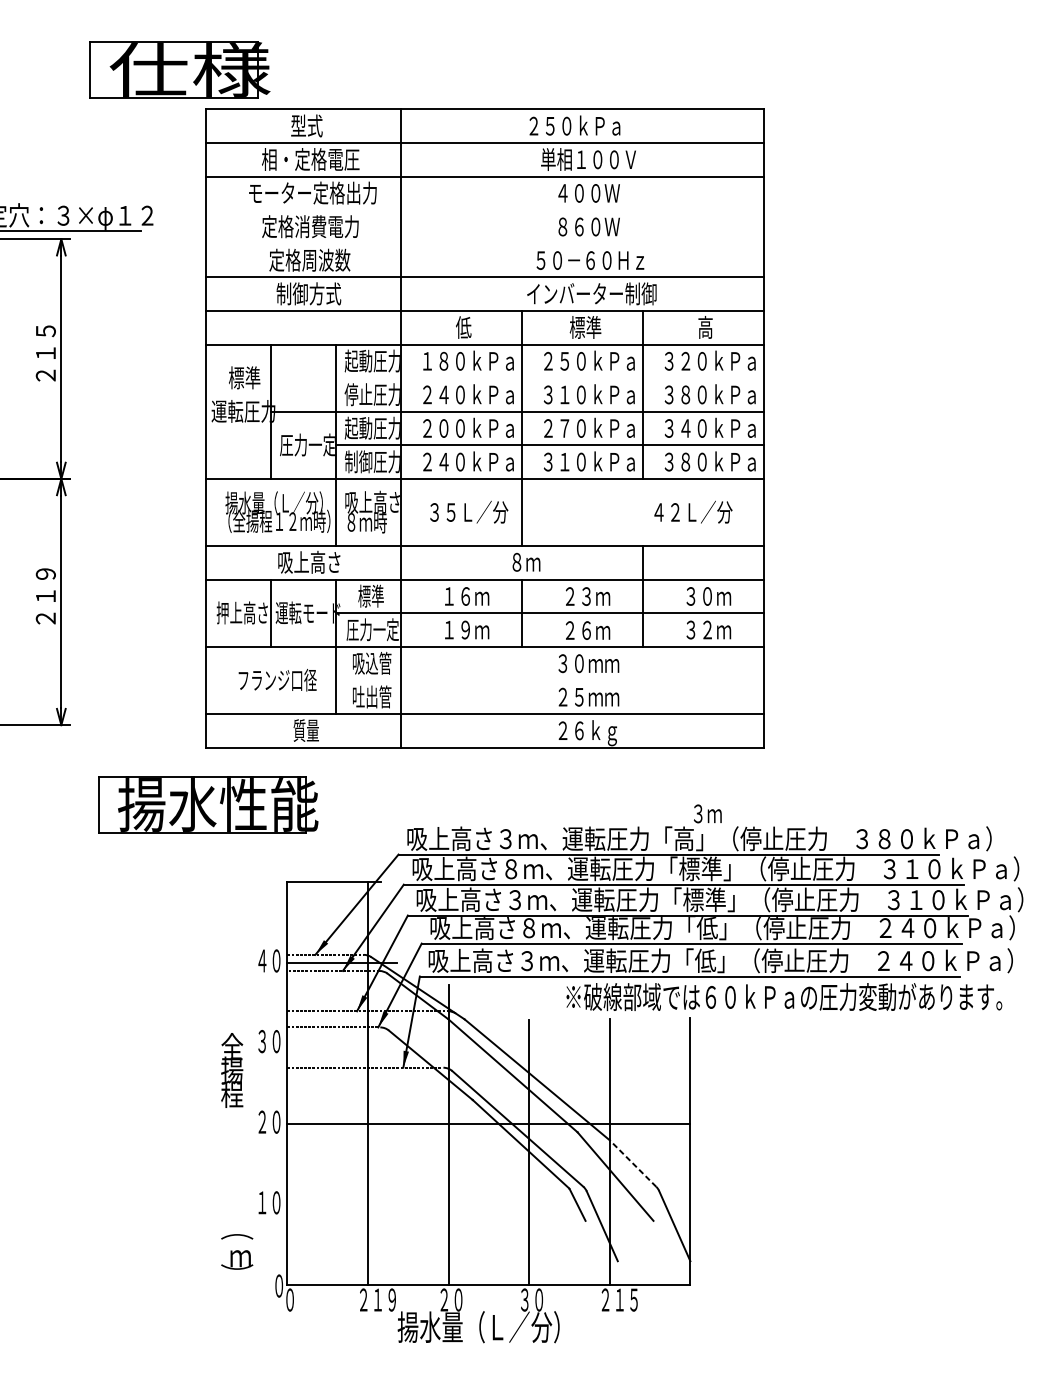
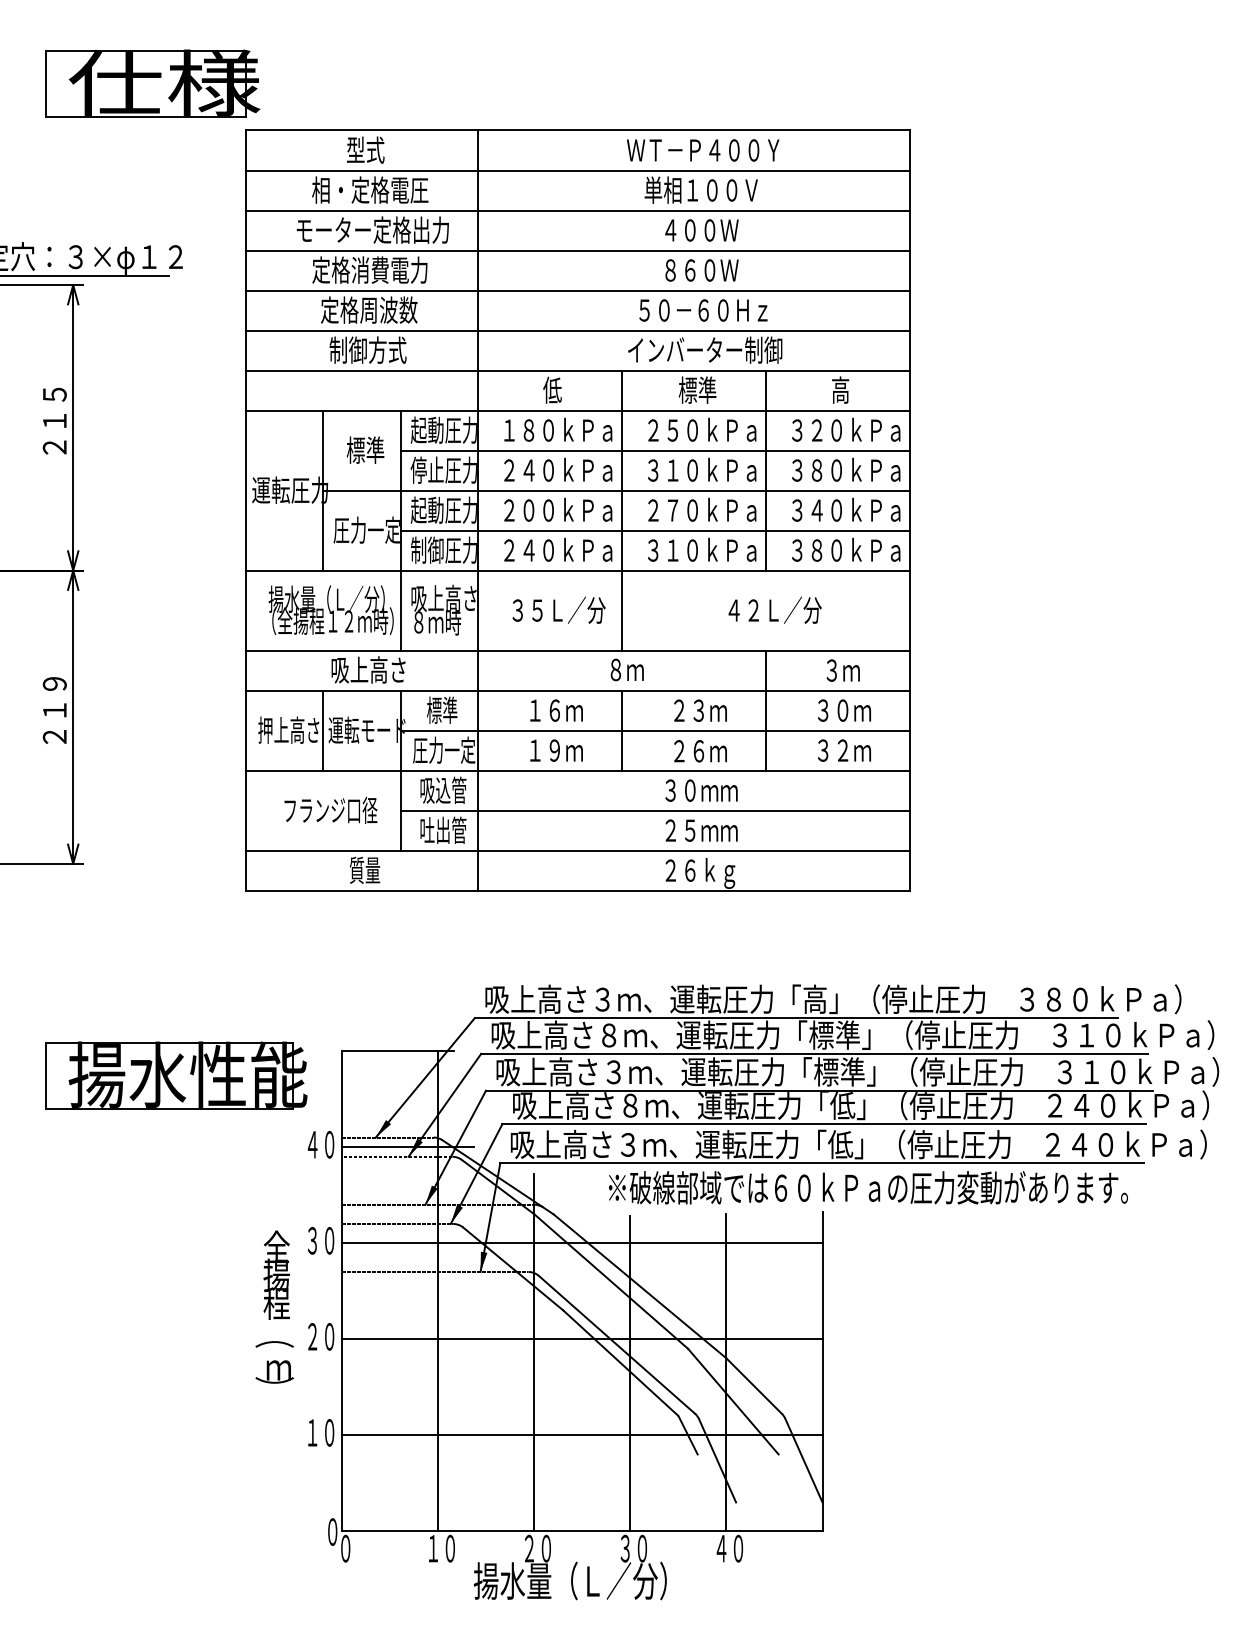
part: (179, 70) -> (152, 83), moved
text: (590, 125) -> (703, 149), ２５０ｋＰａ -> ＷＴ－Ｐ４００Ｙ
line: (484, 210) -> (577, 250), added
line: (484, 243) -> (577, 290), added
text: (244, 377) -> (365, 449), moved
line: (550, 378) -> (655, 450), added
text: (692, 511) -> (774, 609), moved
line: (550, 680) -> (655, 810), added
part: (208, 804) -> (176, 1075), moved
text: (707, 813) -> (842, 670), moved
text: (784, 996) -> (868, 1187), moved
line: (488, 1043) -> (582, 1243), added
line: (632, 1163) -> (753, 1385), dashed -> solid
line: (488, 1205) -> (582, 1435), added
text: (237, 1252) -> (274, 1362), moved
text: (377, 1299) -> (449, 1548), ２１９ -> １０
text: (619, 1299) -> (737, 1548), ２１５ -> ４０

